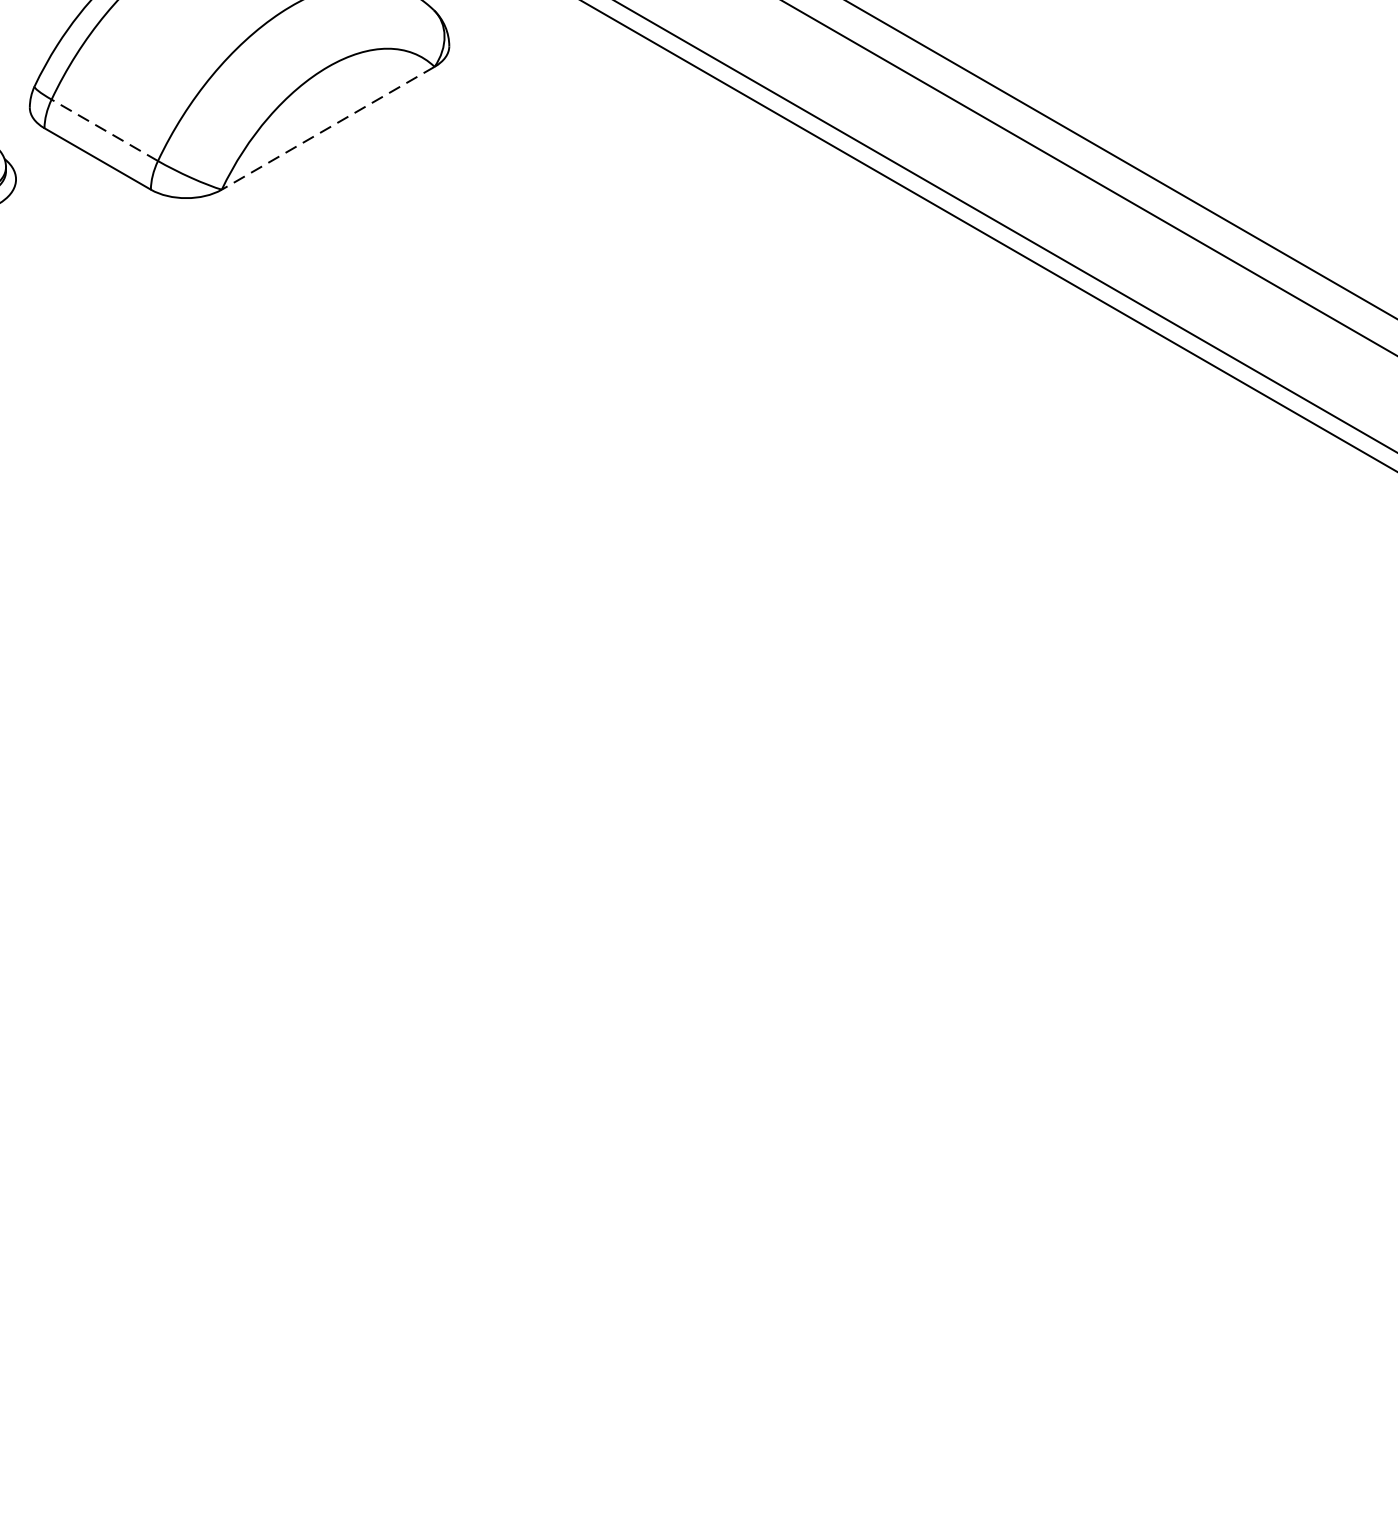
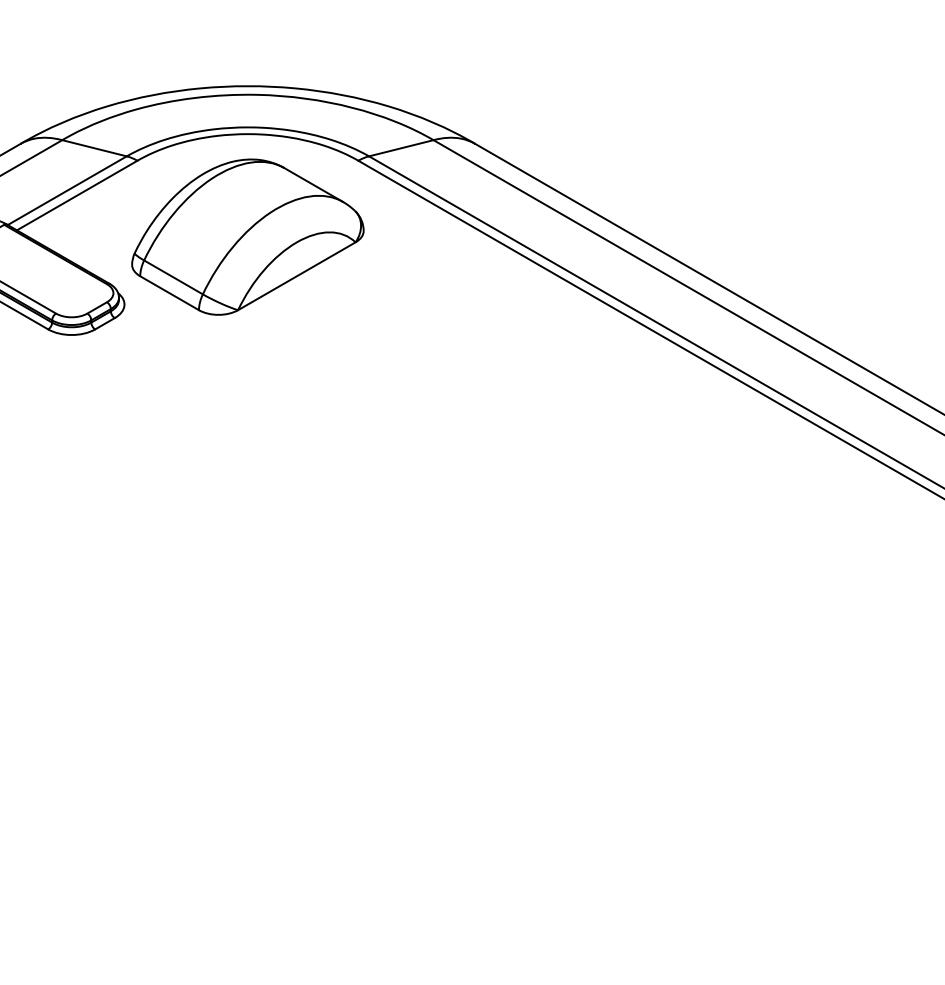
line: (327, 128) -> (296, 276), dashed -> solid
line: (104, 130) -> (173, 277), dashed -> solid

